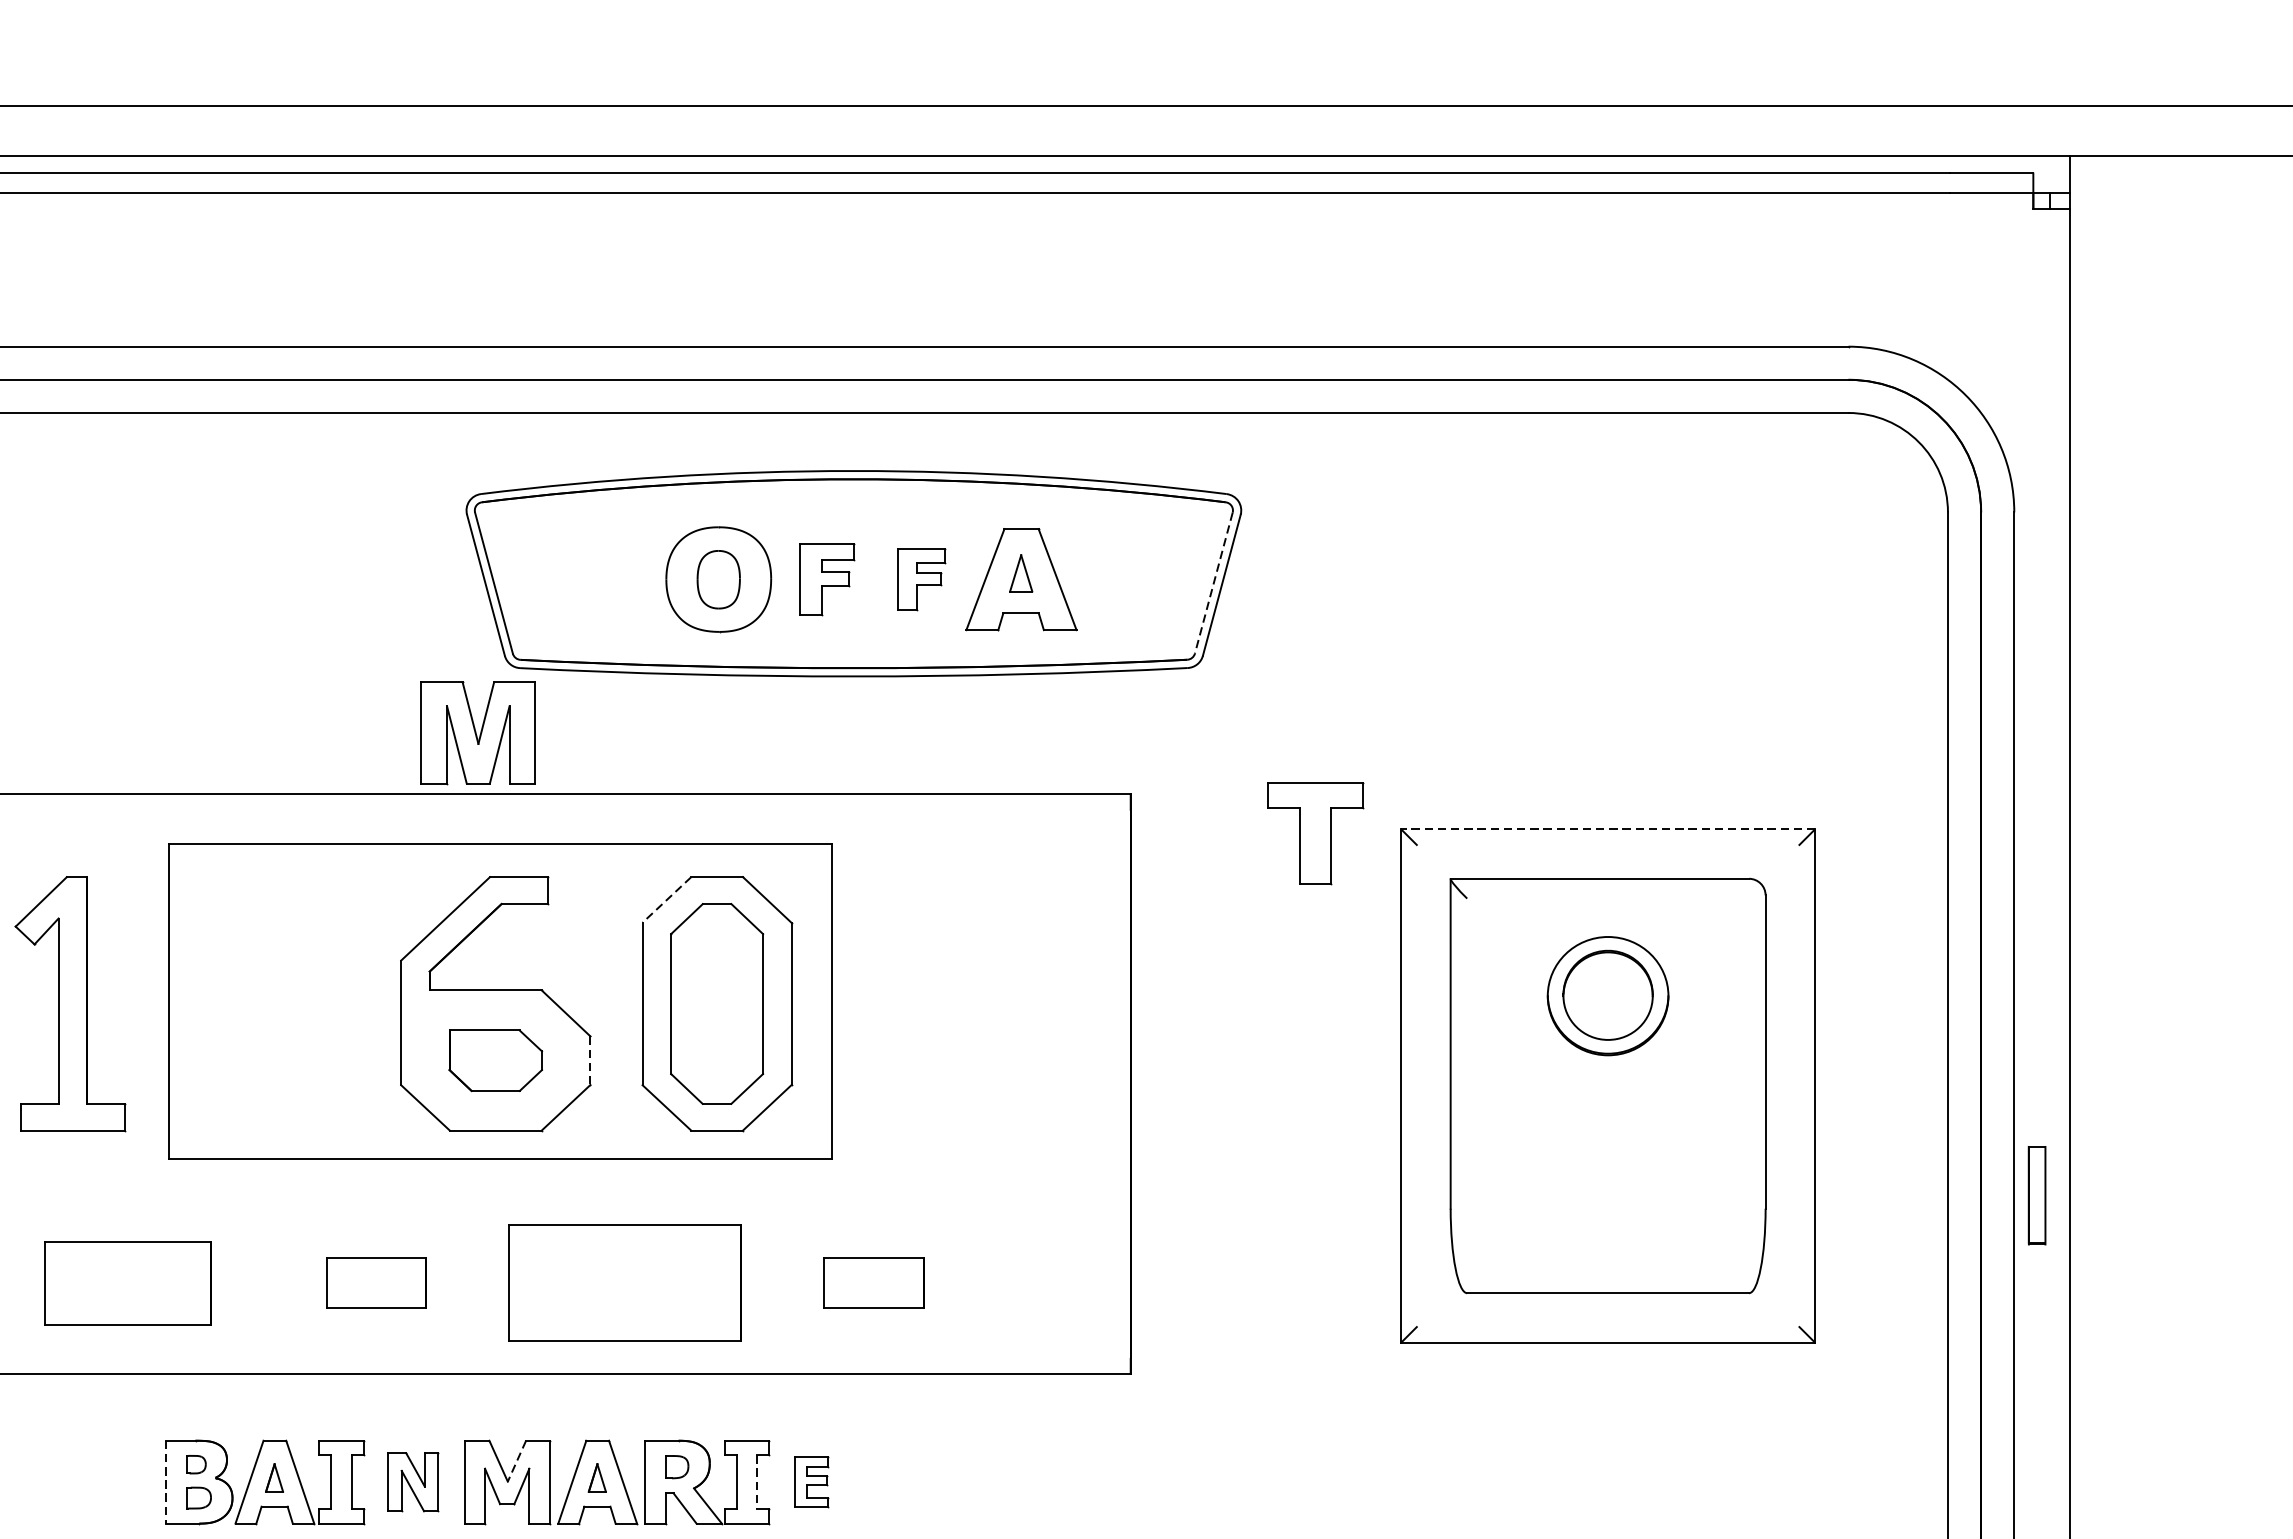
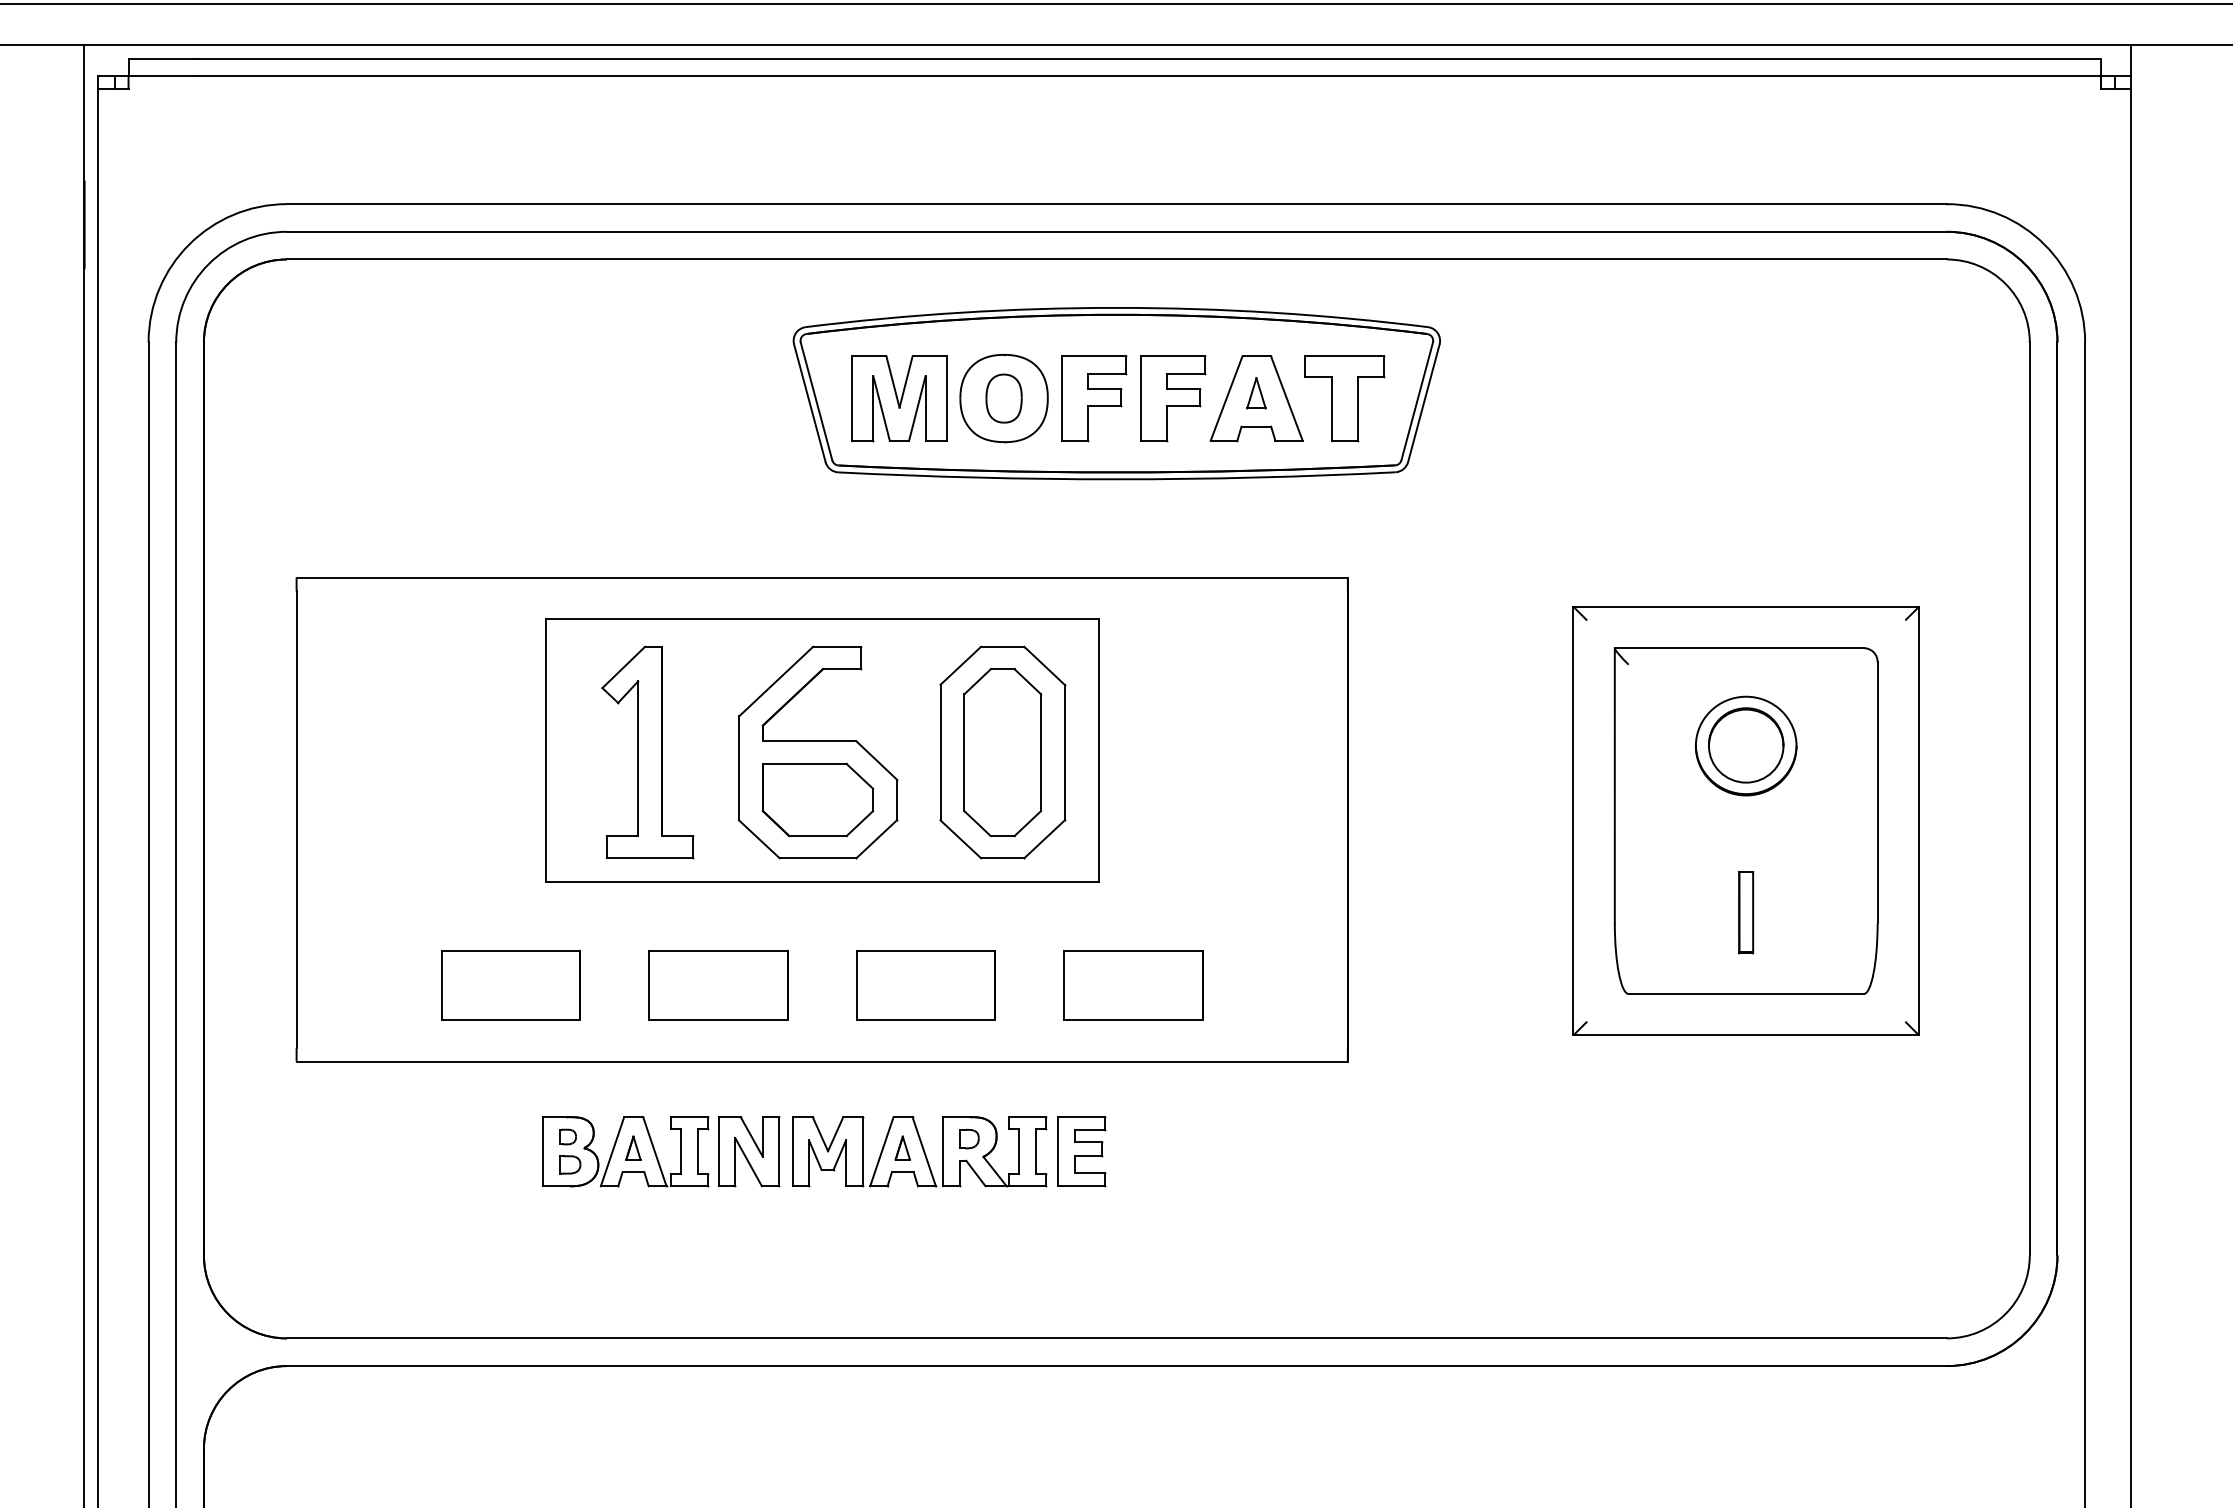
part: (827, 579) -> (1094, 398), size x1.43
part: (921, 579) -> (1173, 398), size x1.67
line: (1214, 583) -> (1417, 401), dashed -> solid
part: (478, 732) -> (899, 398), moved
line: (1608, 828) -> (1746, 606), dashed -> solid
part: (1314, 833) -> (1344, 398), moved
line: (666, 899) -> (960, 665), dashed -> solid
part: (69, 1003) -> (647, 752), moved
part: (495, 1060) -> (817, 799), size x1.43
line: (589, 1061) -> (896, 800), dashed -> solid
part: (2036, 1195) -> (1745, 912), moved
part: (376, 1283) -> (718, 985), size x1.67
part: (624, 1283) -> (925, 985), size x0.71
part: (873, 1283) -> (1133, 985), size x1.67
line: (516, 1461) -> (835, 1134), dashed -> solid
line: (166, 1481) -> (543, 1151), dashed -> solid
part: (413, 1481) -> (749, 1151), size x1.43
line: (757, 1481) -> (1036, 1151), dashed -> solid
part: (811, 1481) -> (1081, 1151), size x1.67

